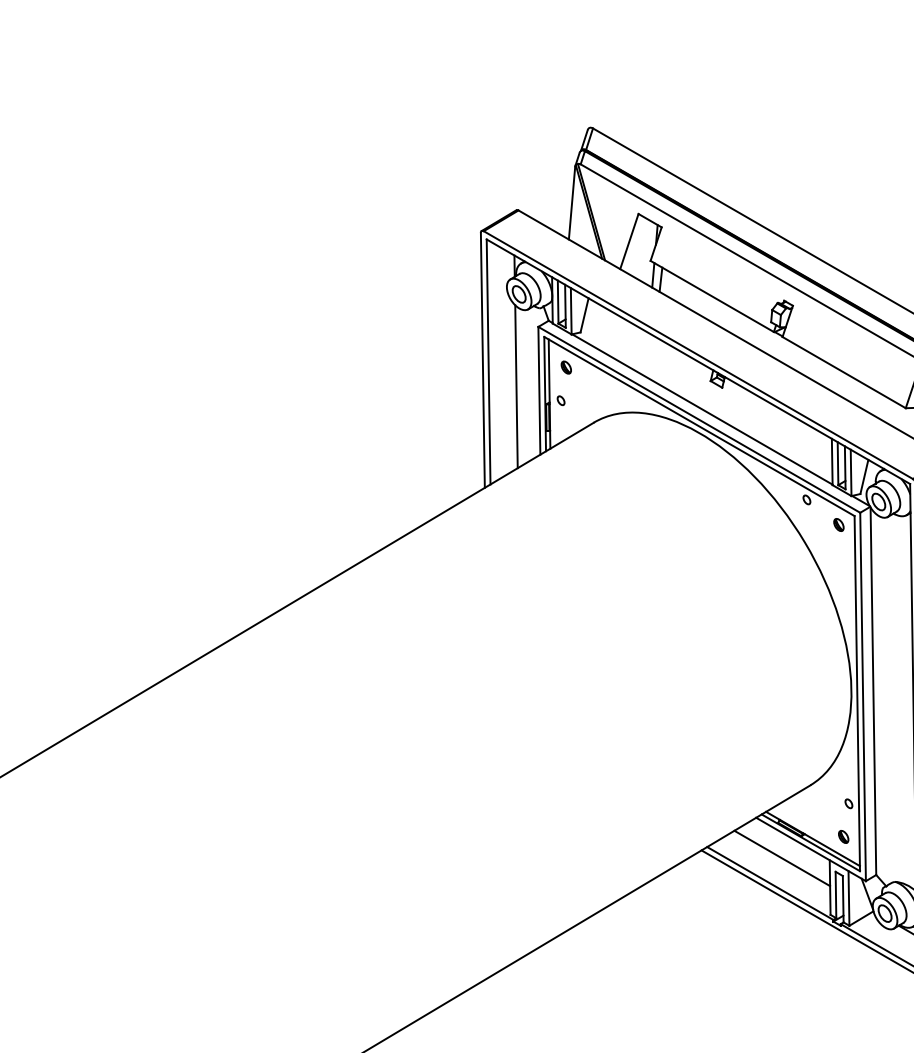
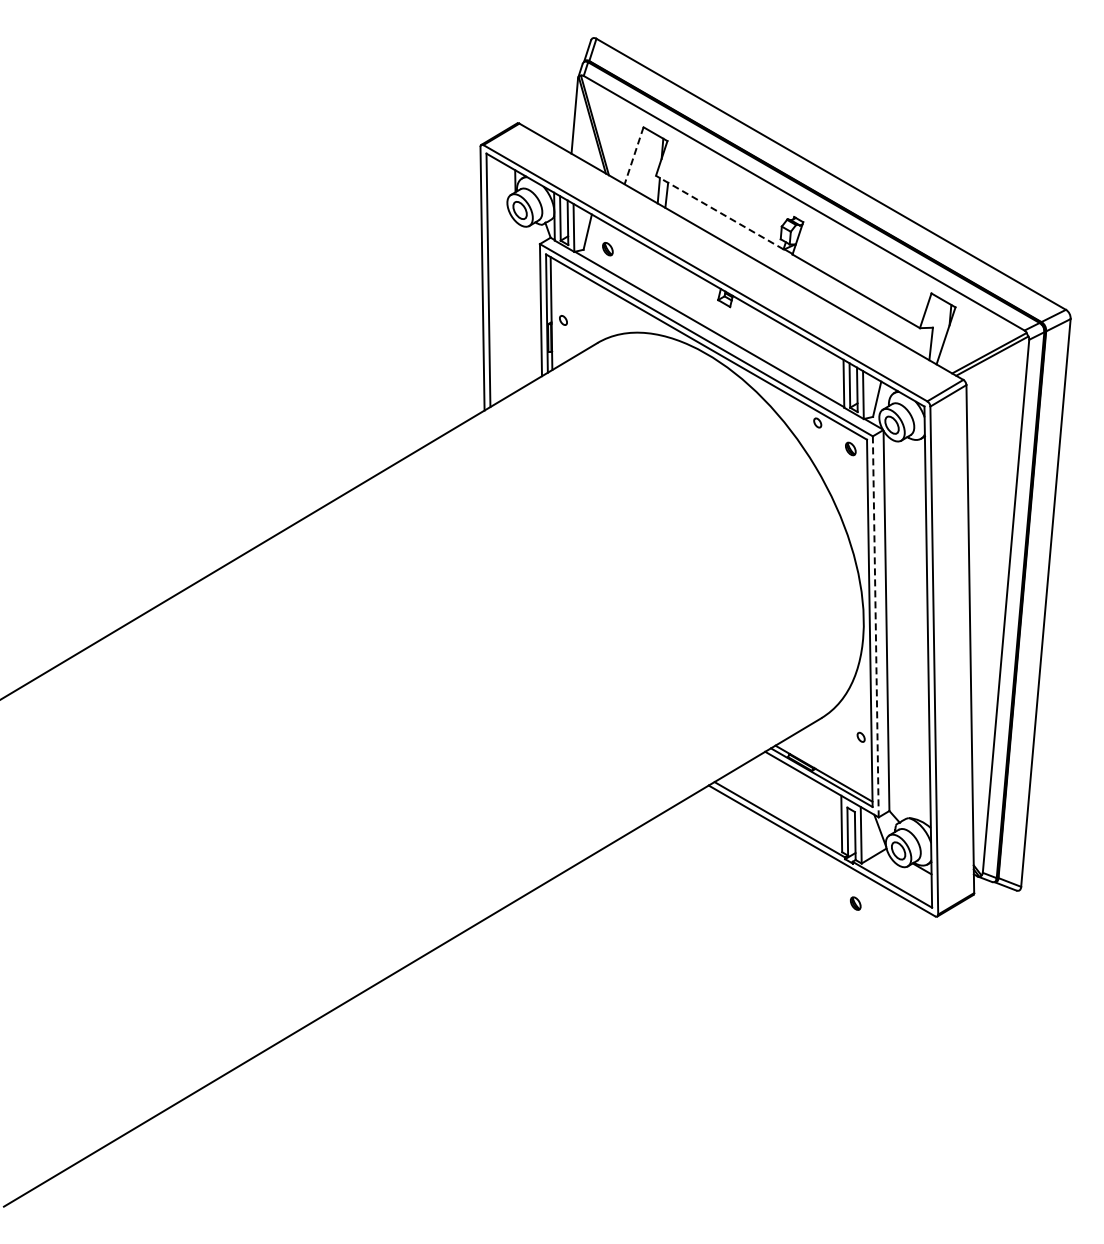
line: (628, 242) -> (633, 156), solid -> dashed
line: (711, 296) -> (719, 212), solid -> dashed
part: (565, 367) -> (607, 249), moved
line: (516, 386) -> (517, 305), removed
line: (862, 696) -> (875, 626), solid -> dashed
part: (843, 836) -> (855, 903), moved
line: (781, 858) -> (791, 793), removed

